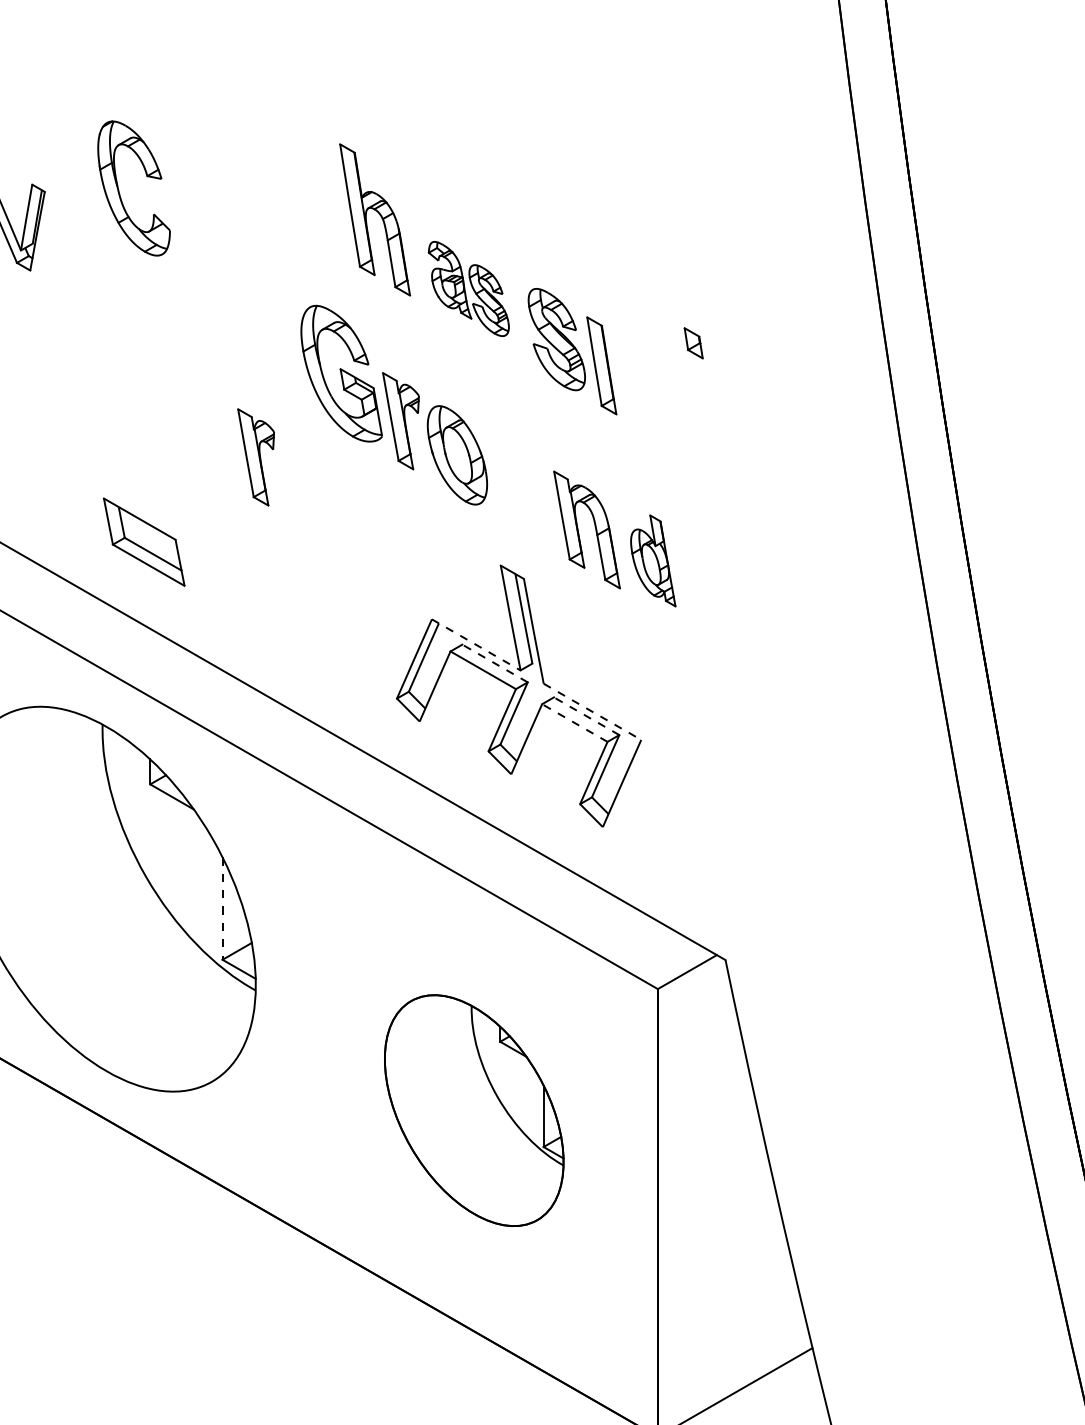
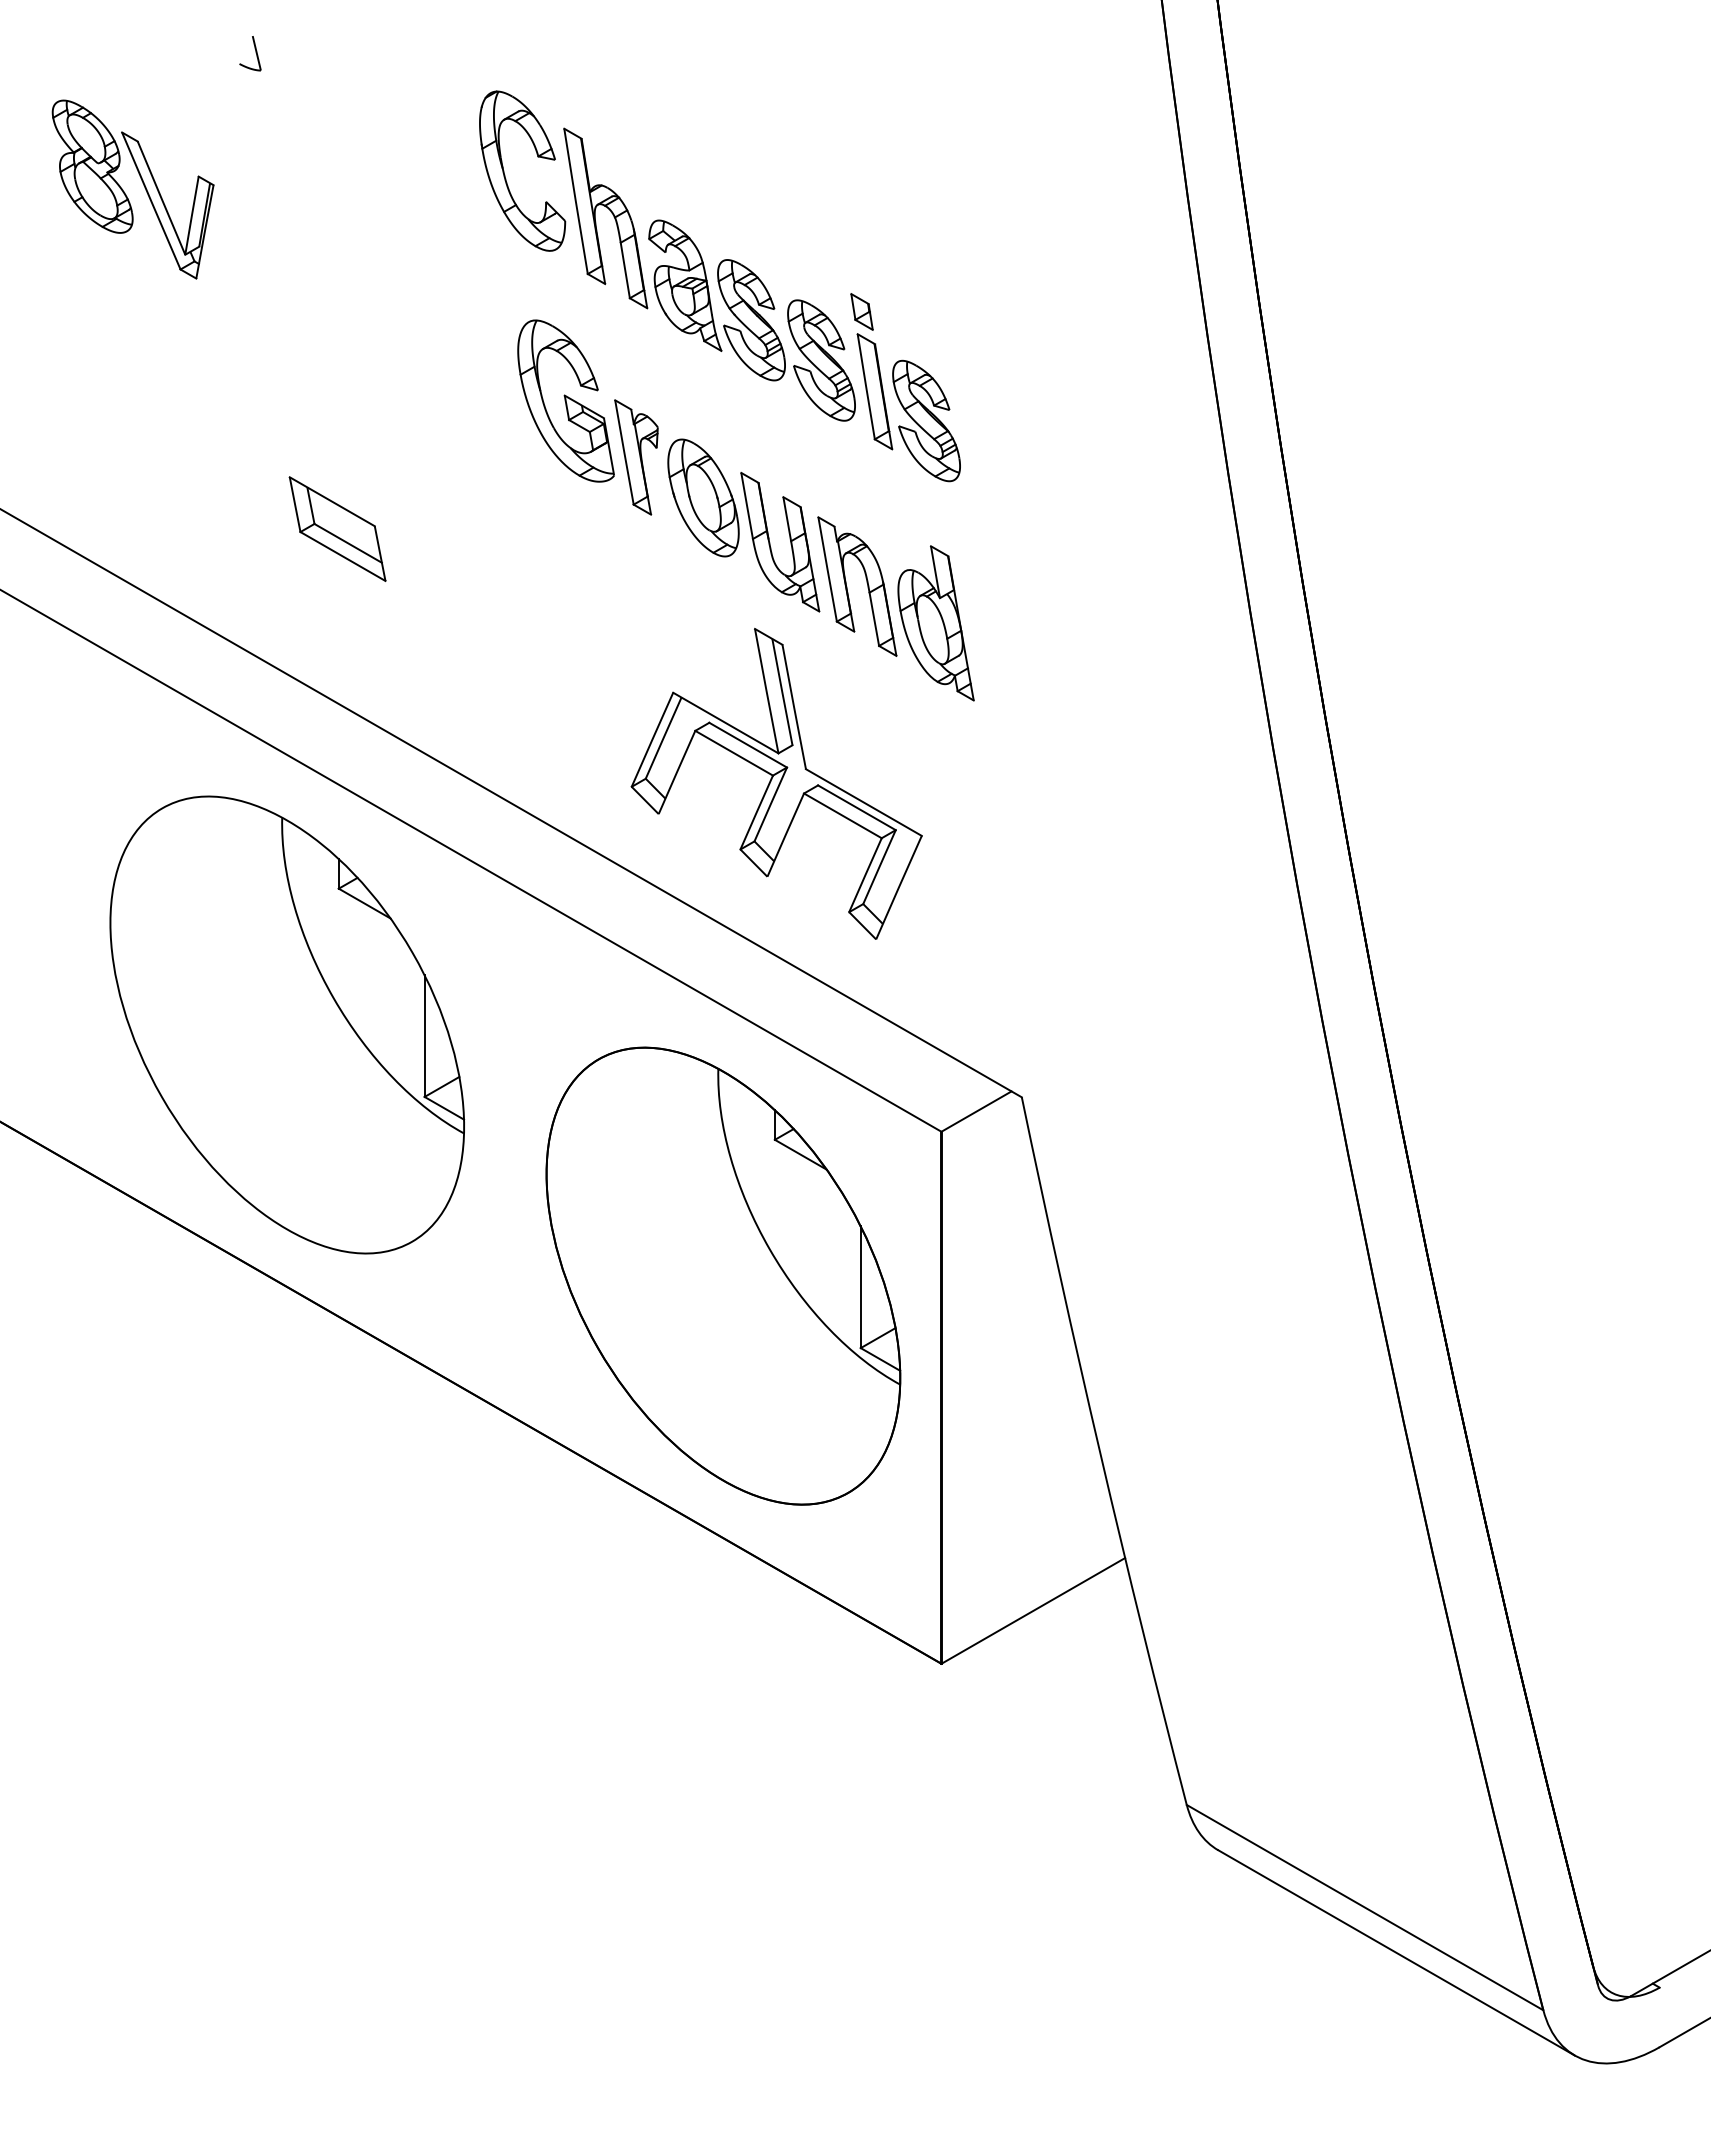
part: (75, 80) -> (250, 53), added
part: (119, 192) -> (505, 175), moved
part: (468, 289) -> (716, 300), size x1.43
part: (693, 342) -> (861, 311), moved
part: (645, 390) -> (926, 420), added
part: (256, 457) -> (464, 500), removed
part: (529, 490) -> (789, 539), added
part: (144, 541) -> (337, 528), moved
part: (652, 561) -> (935, 623), size x1.43
line: (475, 645) -> (725, 723), dashed -> solid
line: (495, 663) -> (748, 745), dashed -> solid
line: (592, 711) -> (863, 802), dashed -> solid
line: (586, 716) -> (856, 807), dashed -> solid
line: (574, 722) -> (842, 815), dashed -> solid
line: (222, 908) -> (424, 1036), dashed -> solid
part: (474, 1110) -> (723, 1275), size x1.67

